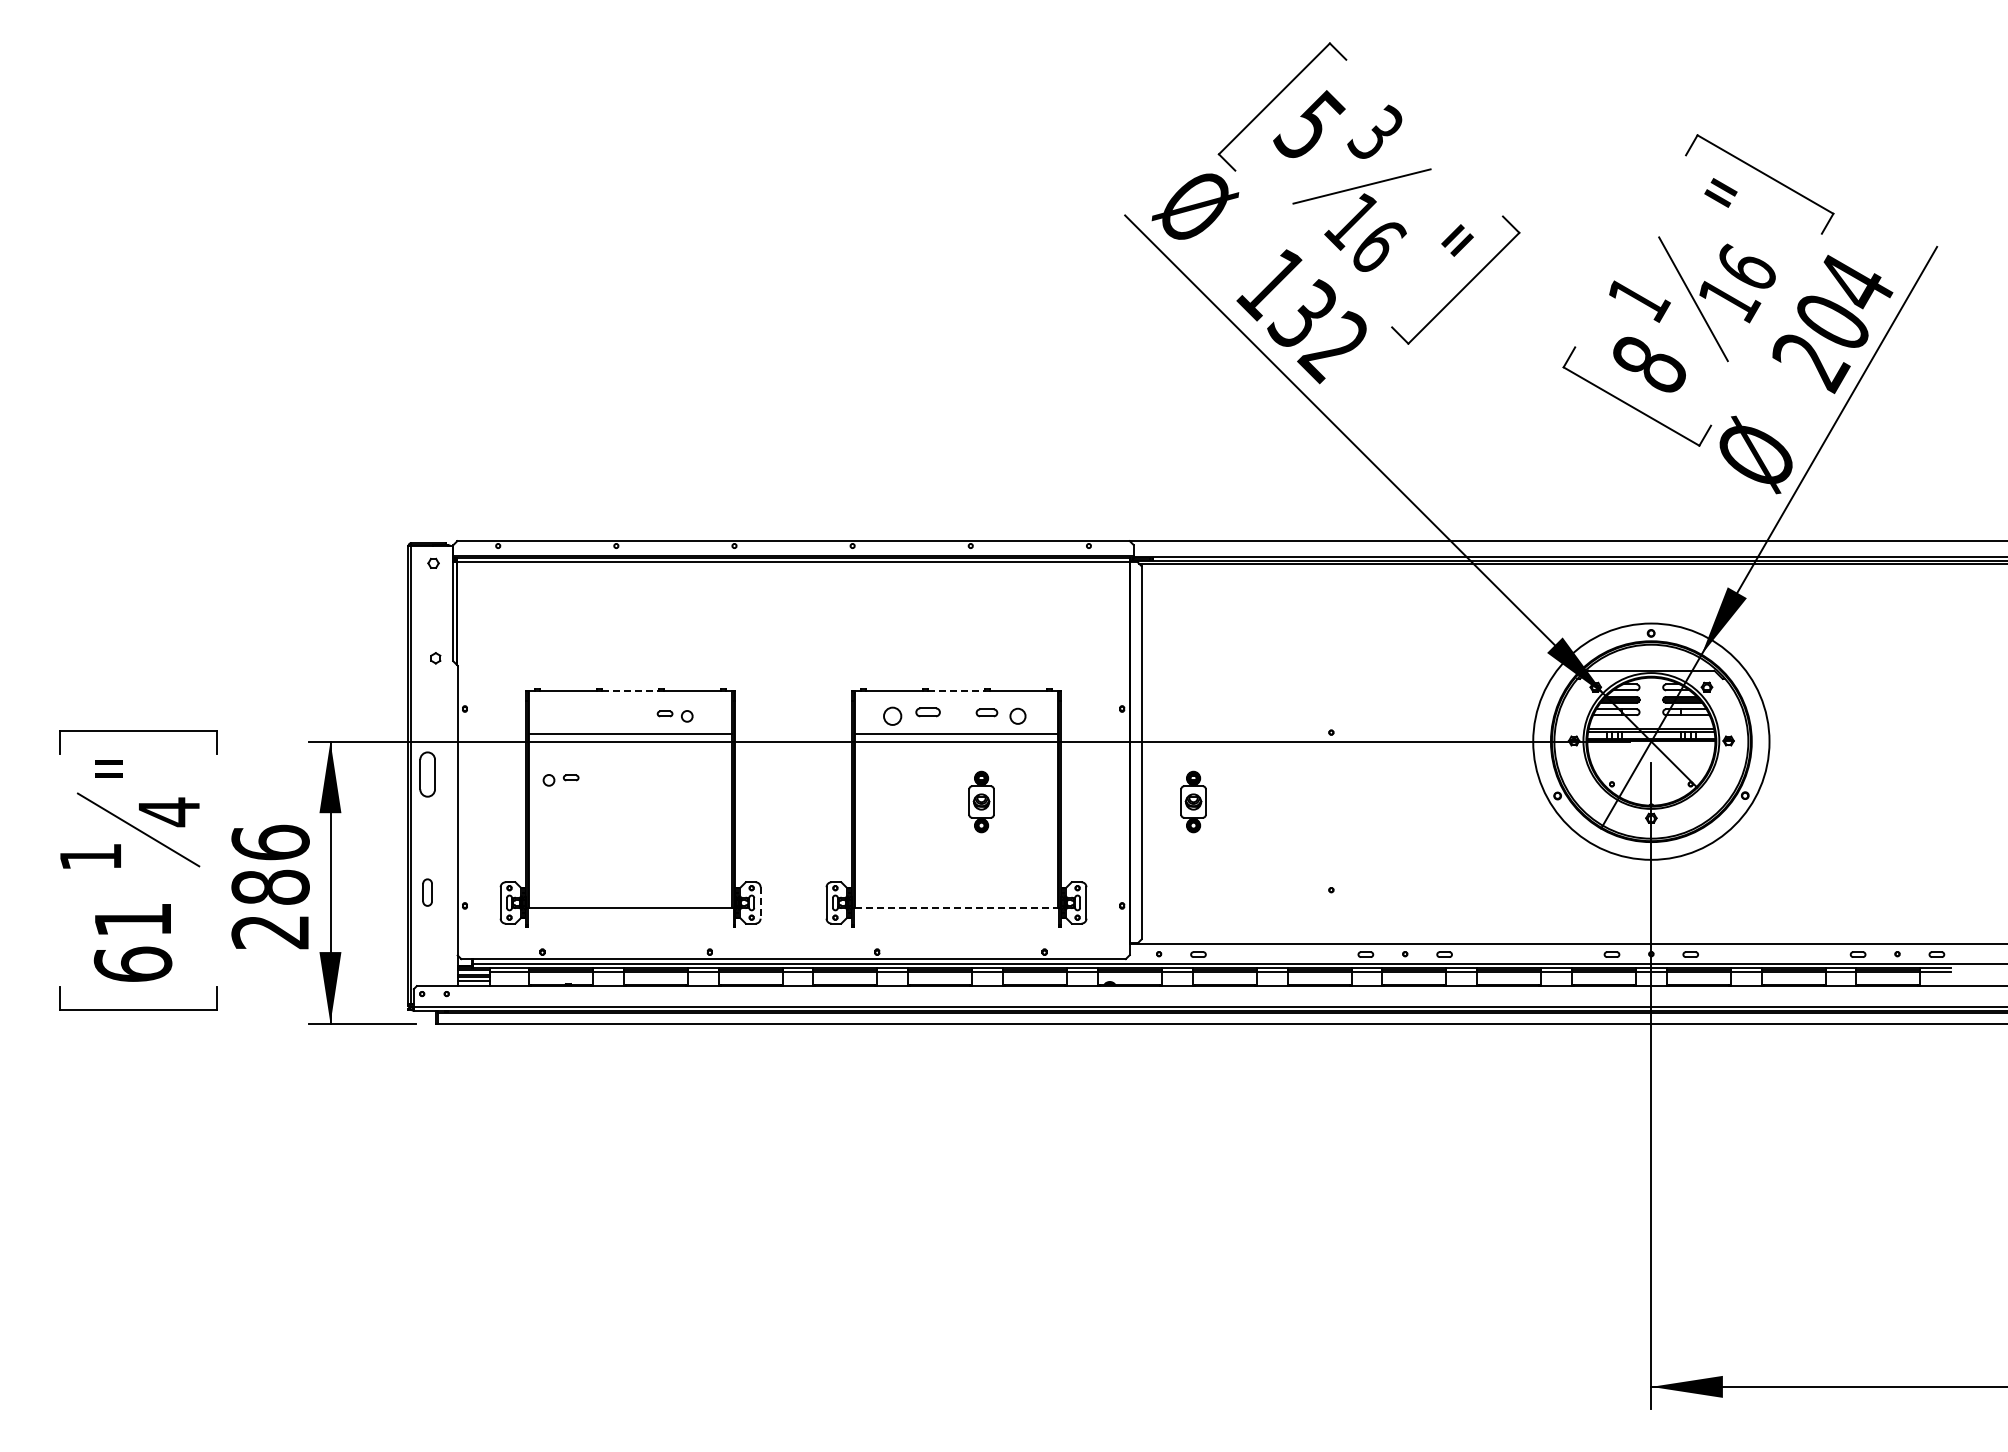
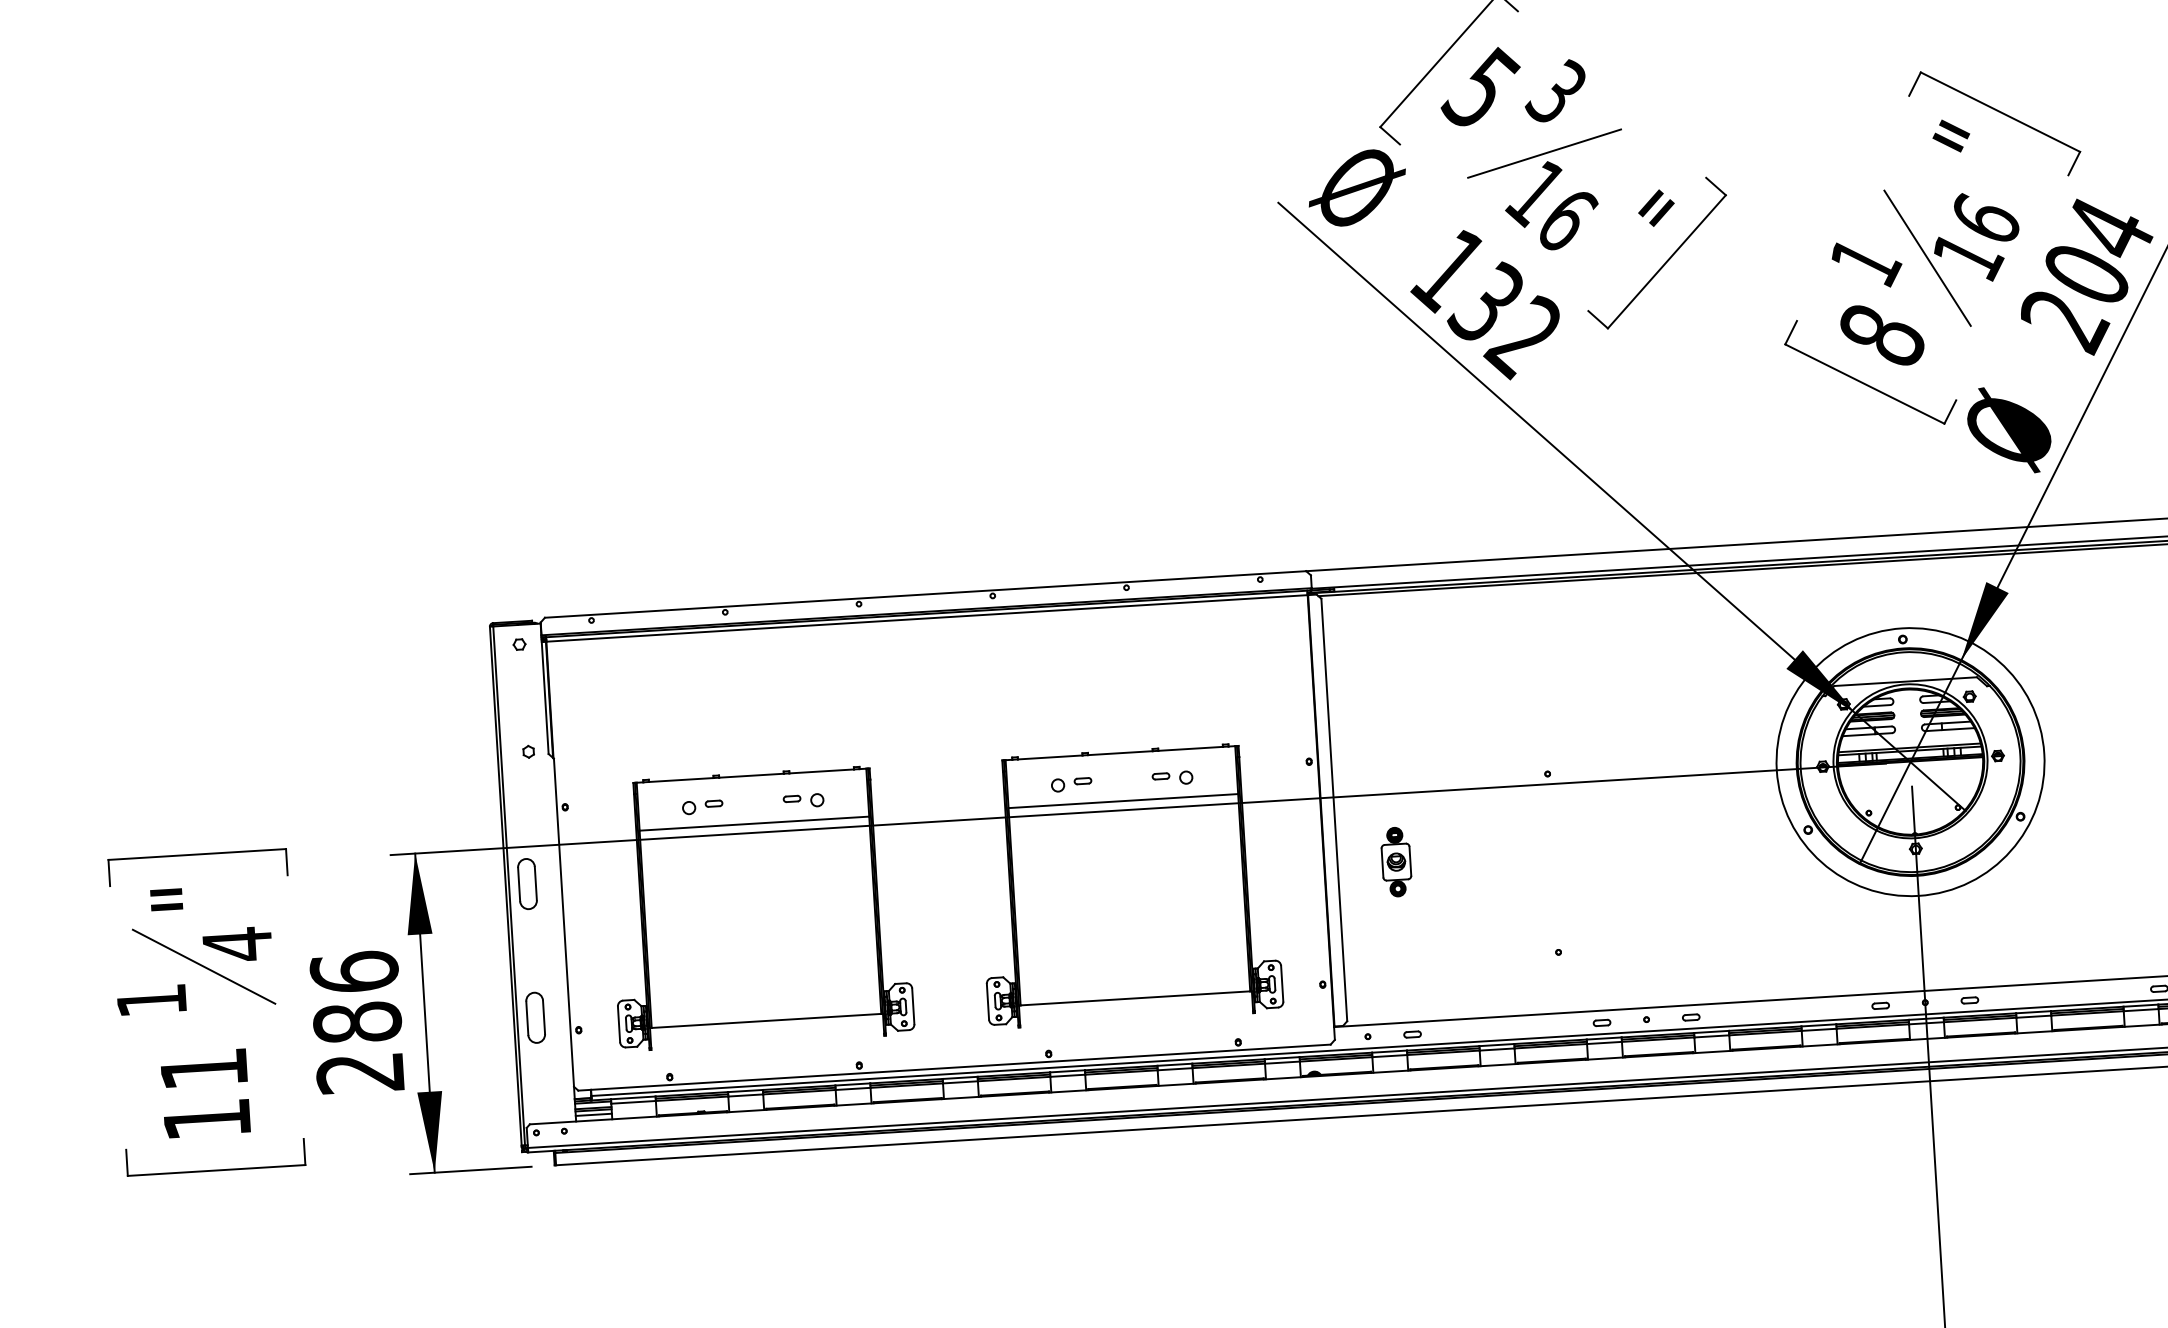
line: (630, 691) -> (751, 775), dashed -> solid
line: (956, 691) -> (1120, 753), dashed -> solid
part: (911, 716) -> (1071, 784), size x0.62
part: (1000, 716) -> (1171, 778), size x0.71
part: (560, 780) -> (702, 807), moved
part: (981, 801) -> (1156, 876), removed
part: (427, 892) -> (535, 1017), size x1.67
line: (760, 902) -> (913, 1005), dashed -> solid
line: (957, 907) -> (1136, 997), dashed -> solid
text: (132, 963) -> (206, 1118), 61 -> 11

